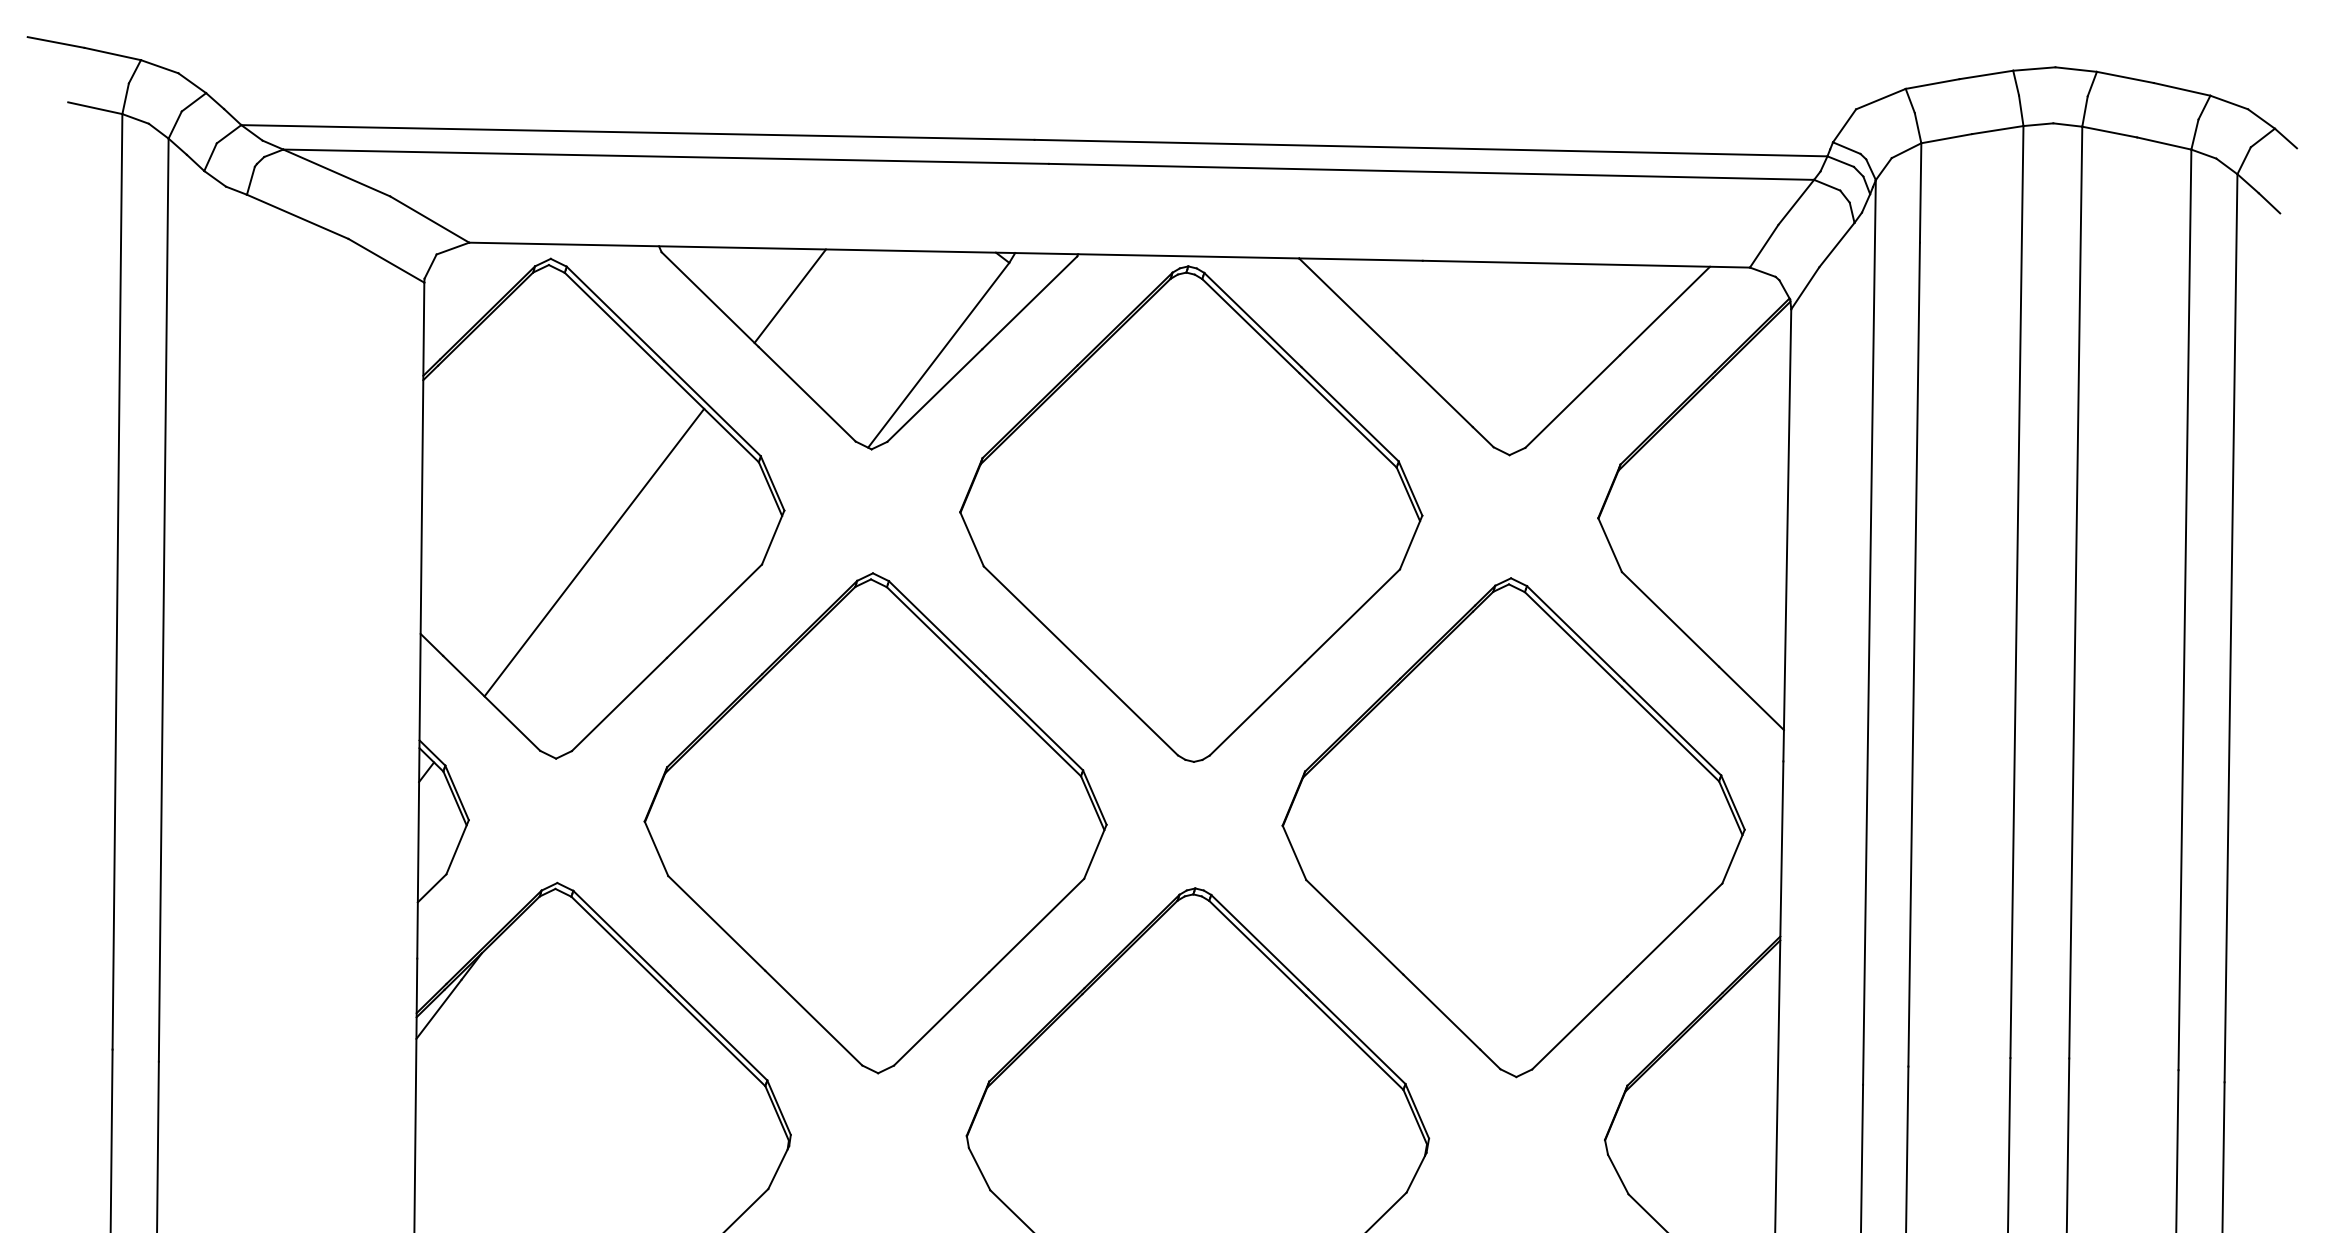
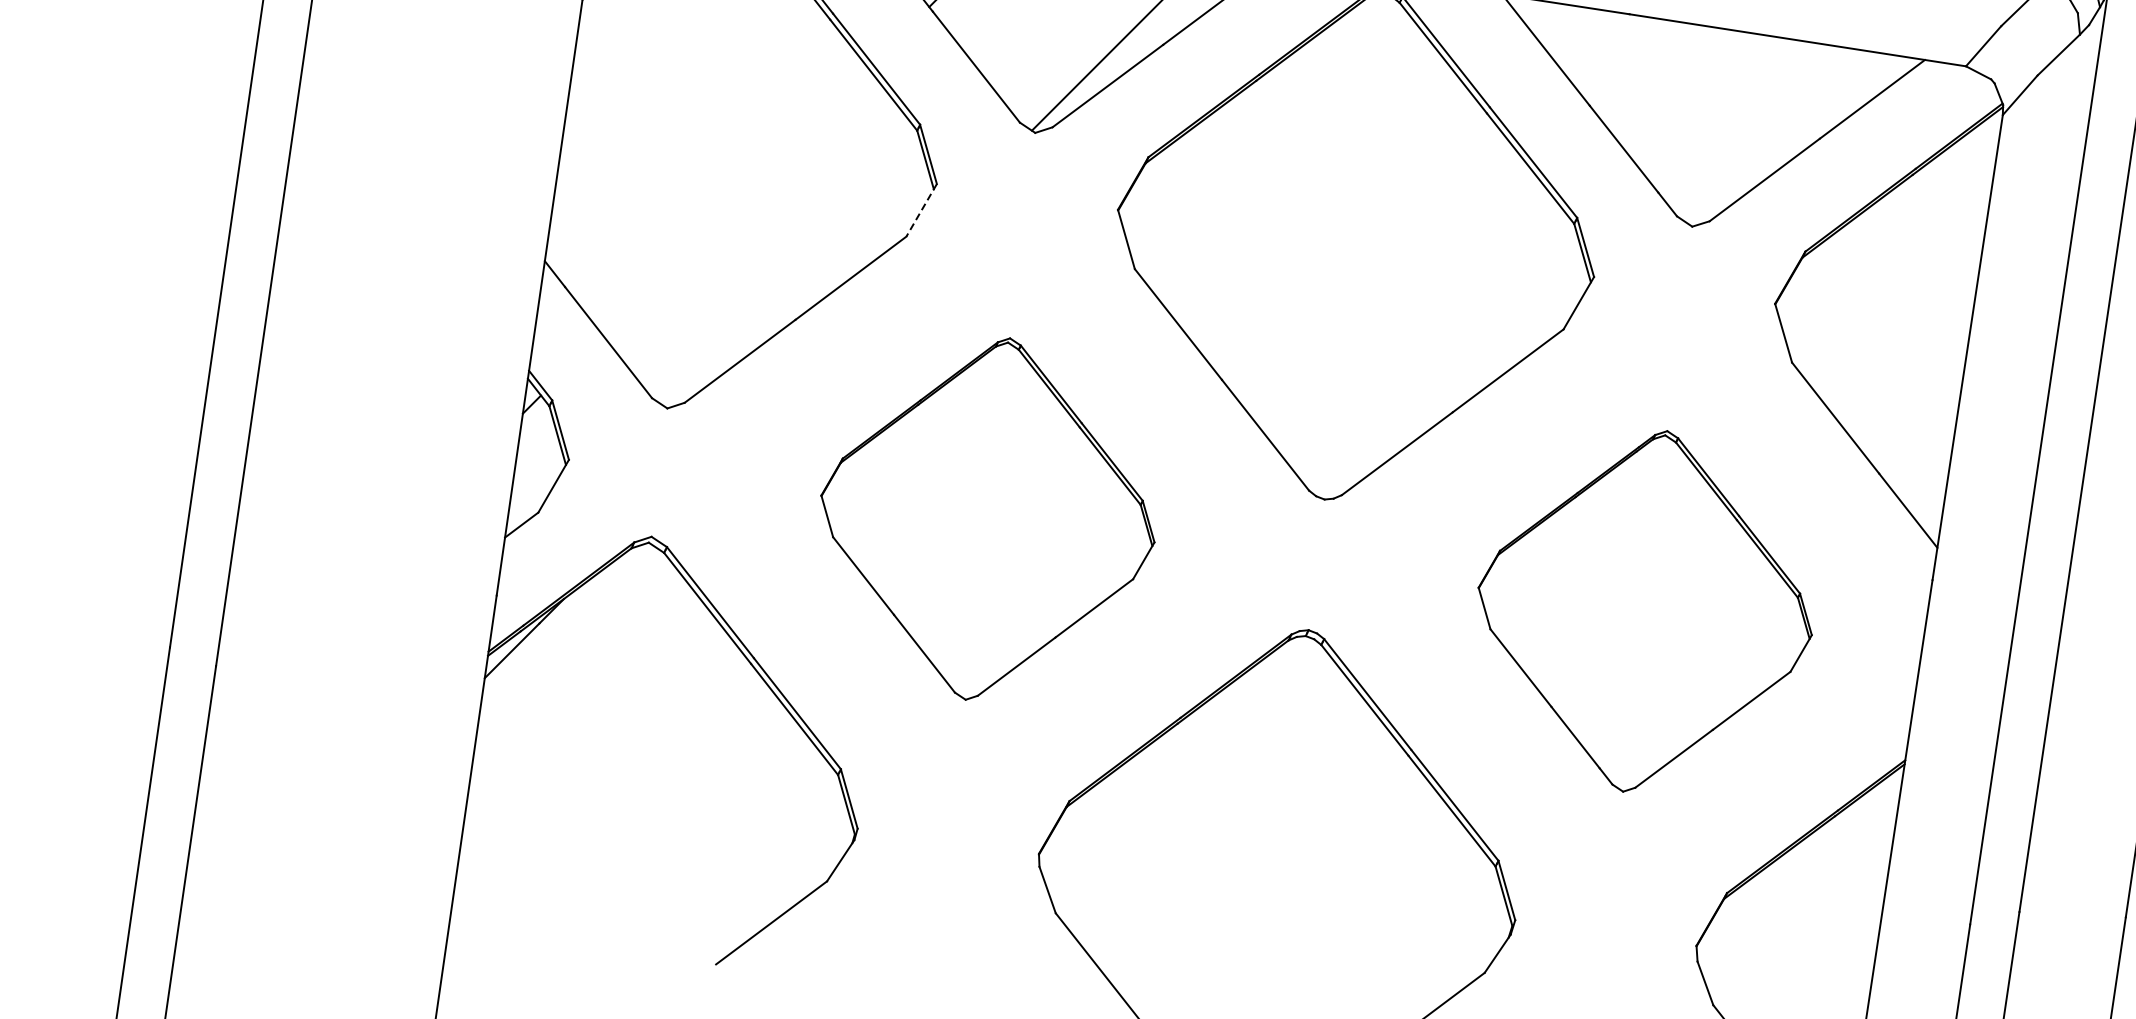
line: (773, 538) -> (921, 211), solid -> dashed
line: (594, 552) -> (735, 201), removed
part: (875, 823) -> (987, 519), size x0.7
part: (1513, 827) -> (1645, 611), size x0.7

